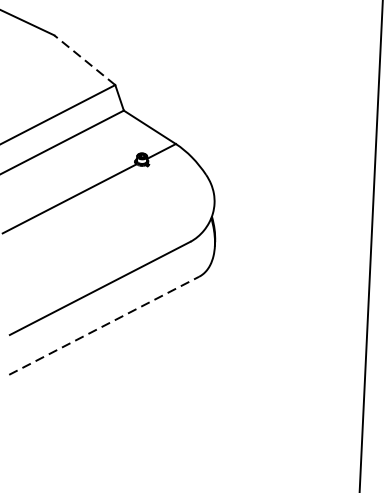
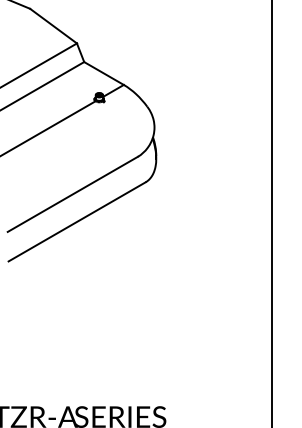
line: (84, 59) -> (53, 25), dashed -> solid
line: (104, 325) -> (77, 221), dashed -> solid

